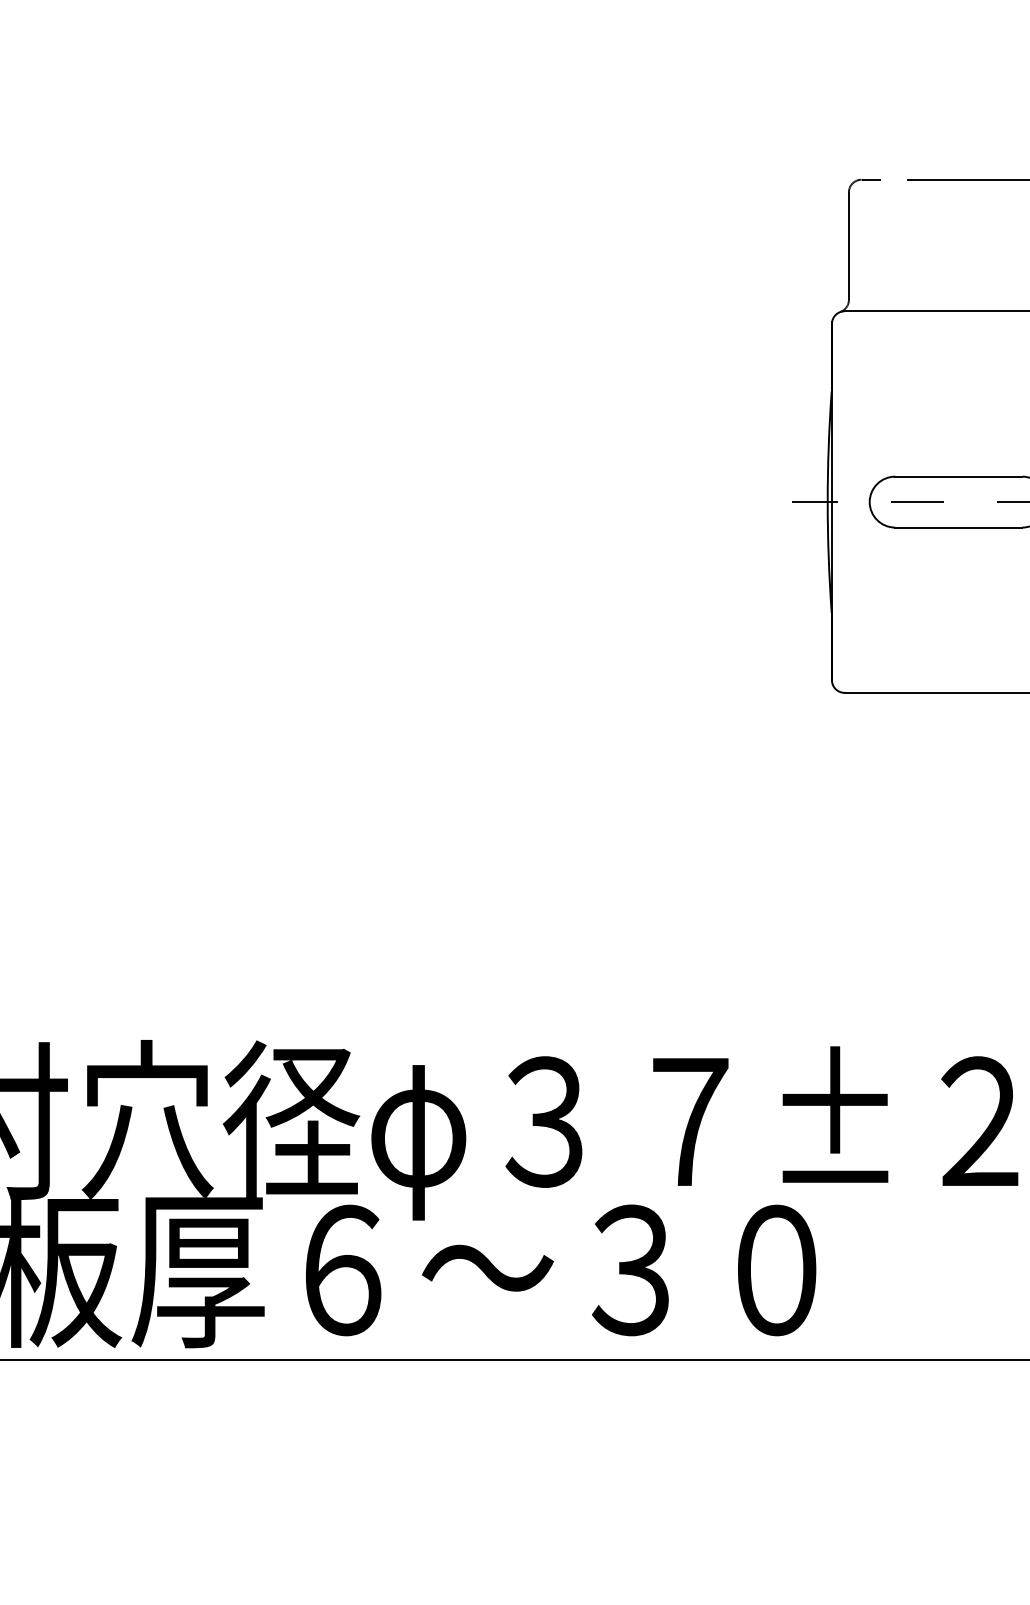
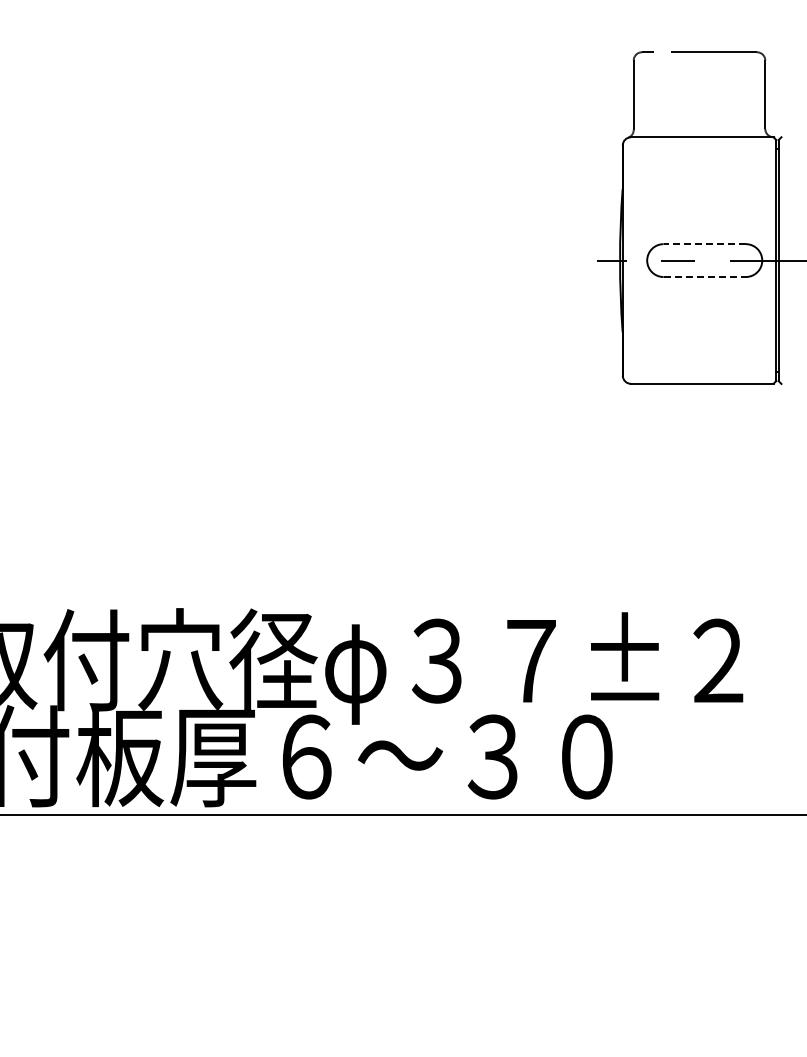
line: (958, 477) -> (704, 244), solid -> dashed
line: (959, 528) -> (705, 277), solid -> dashed

